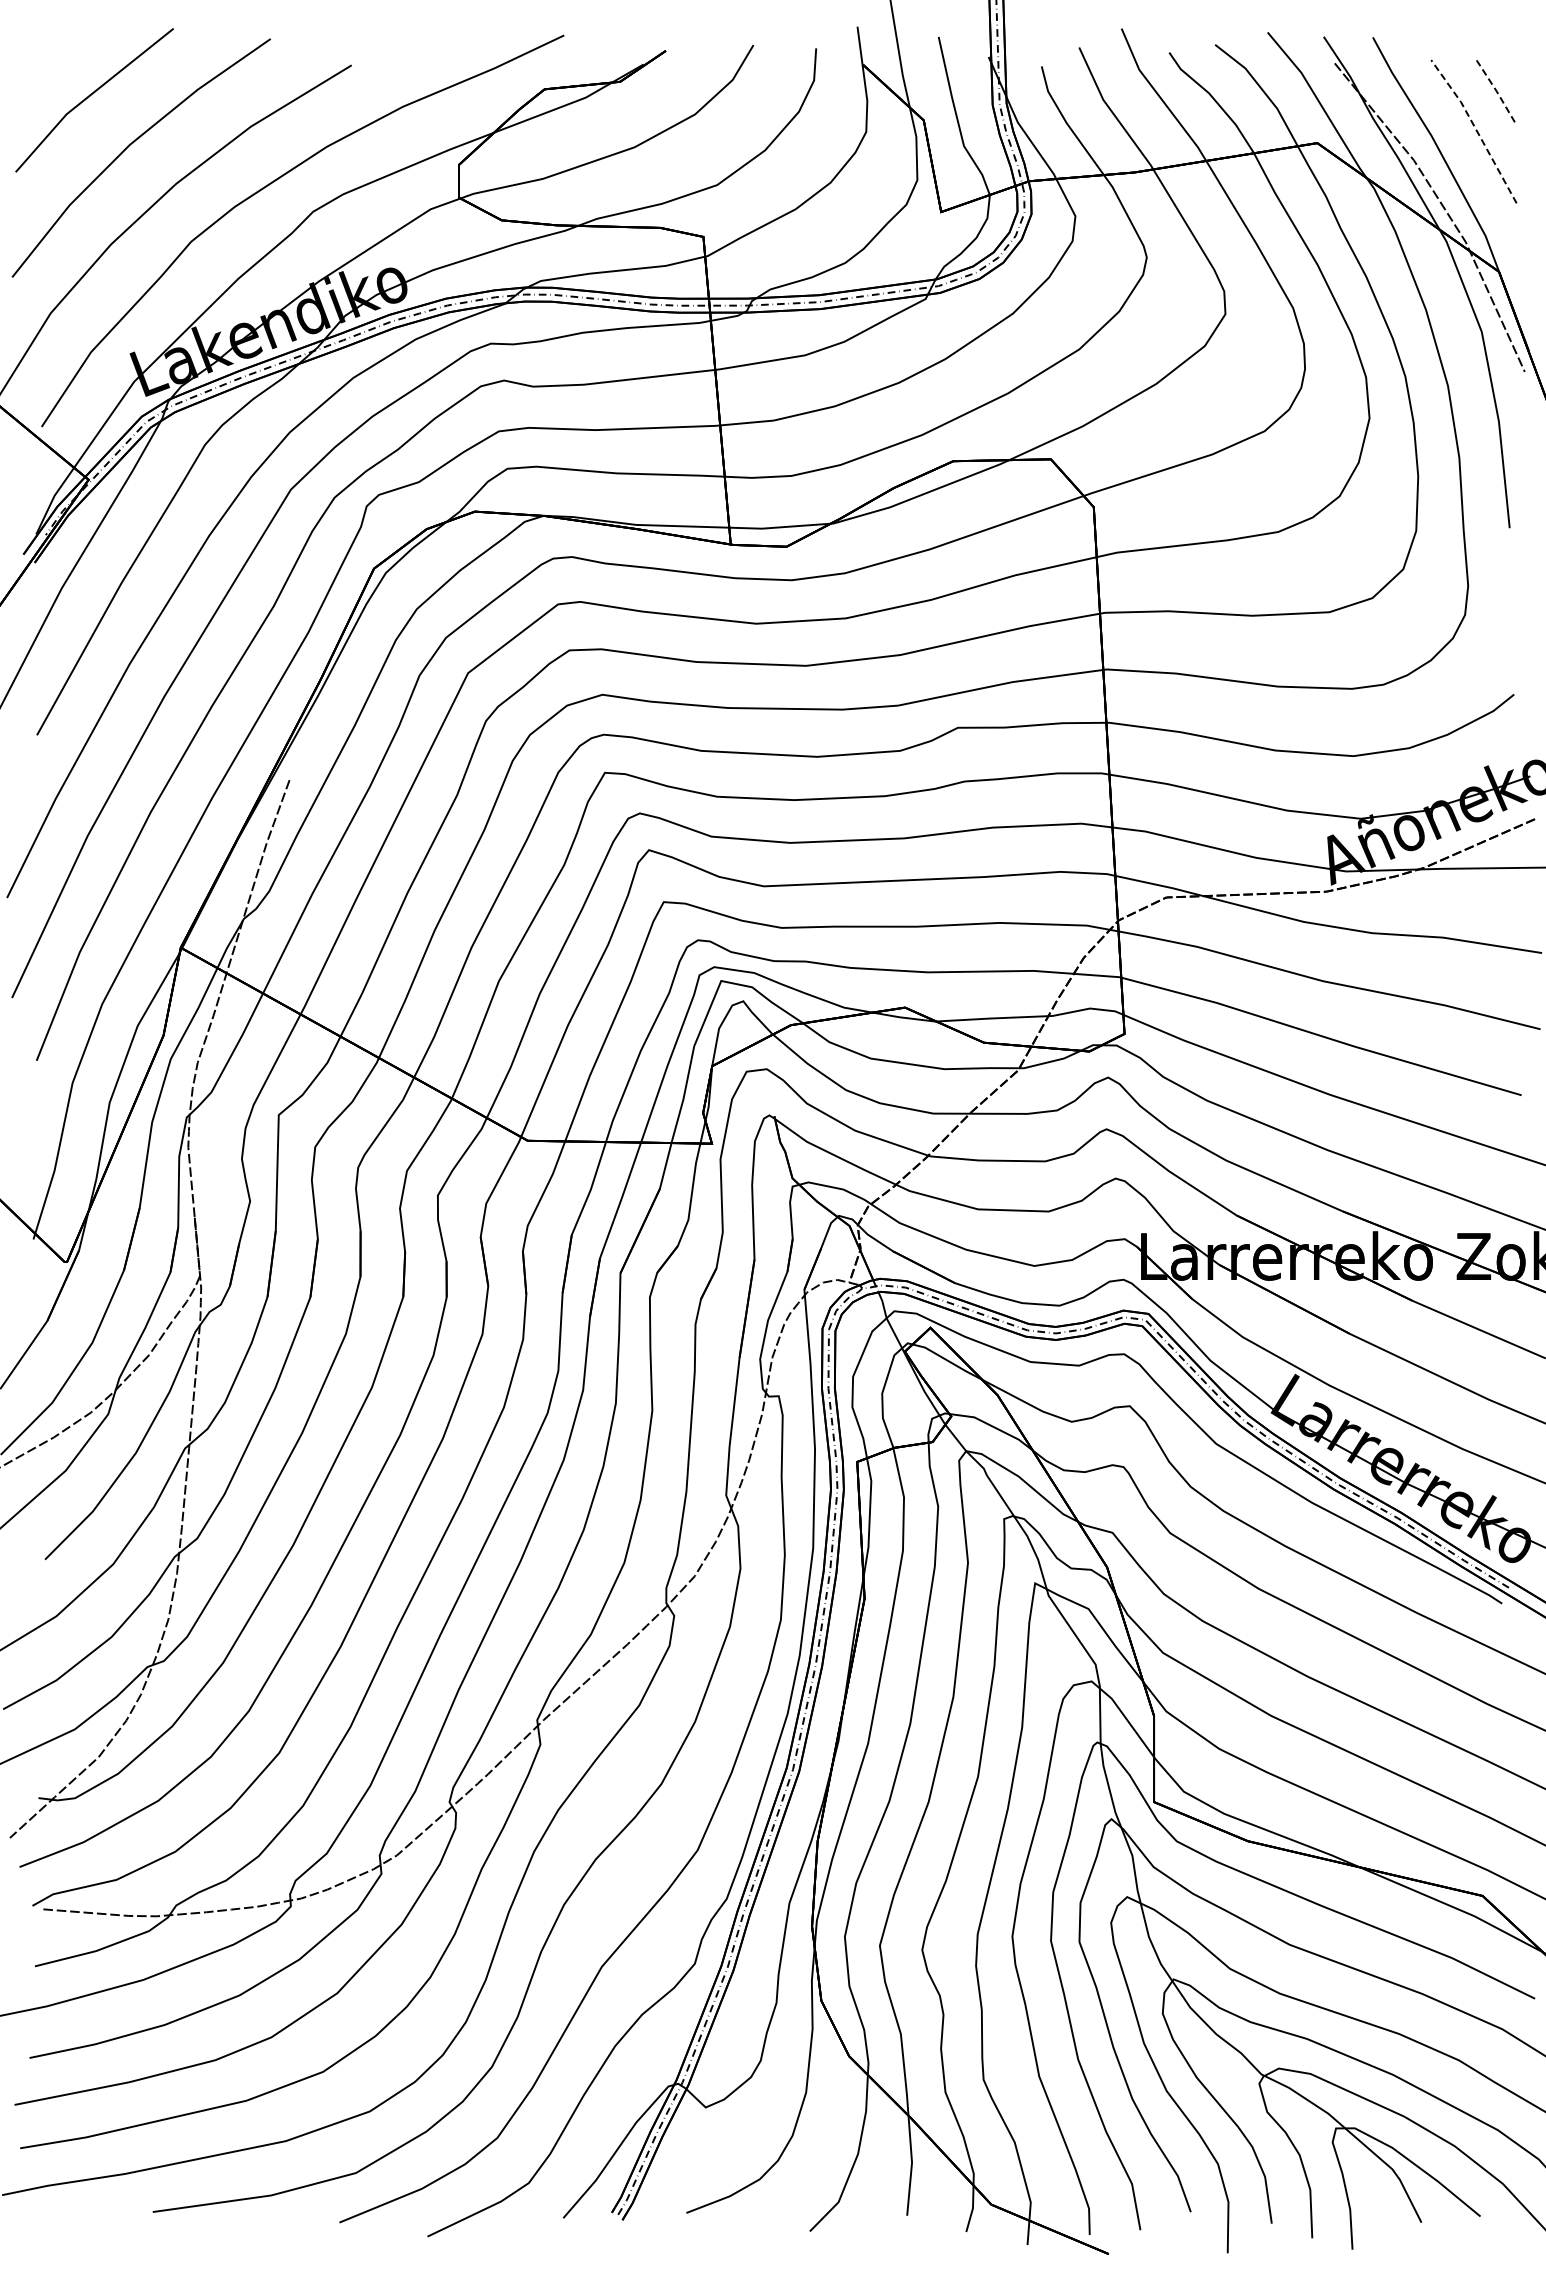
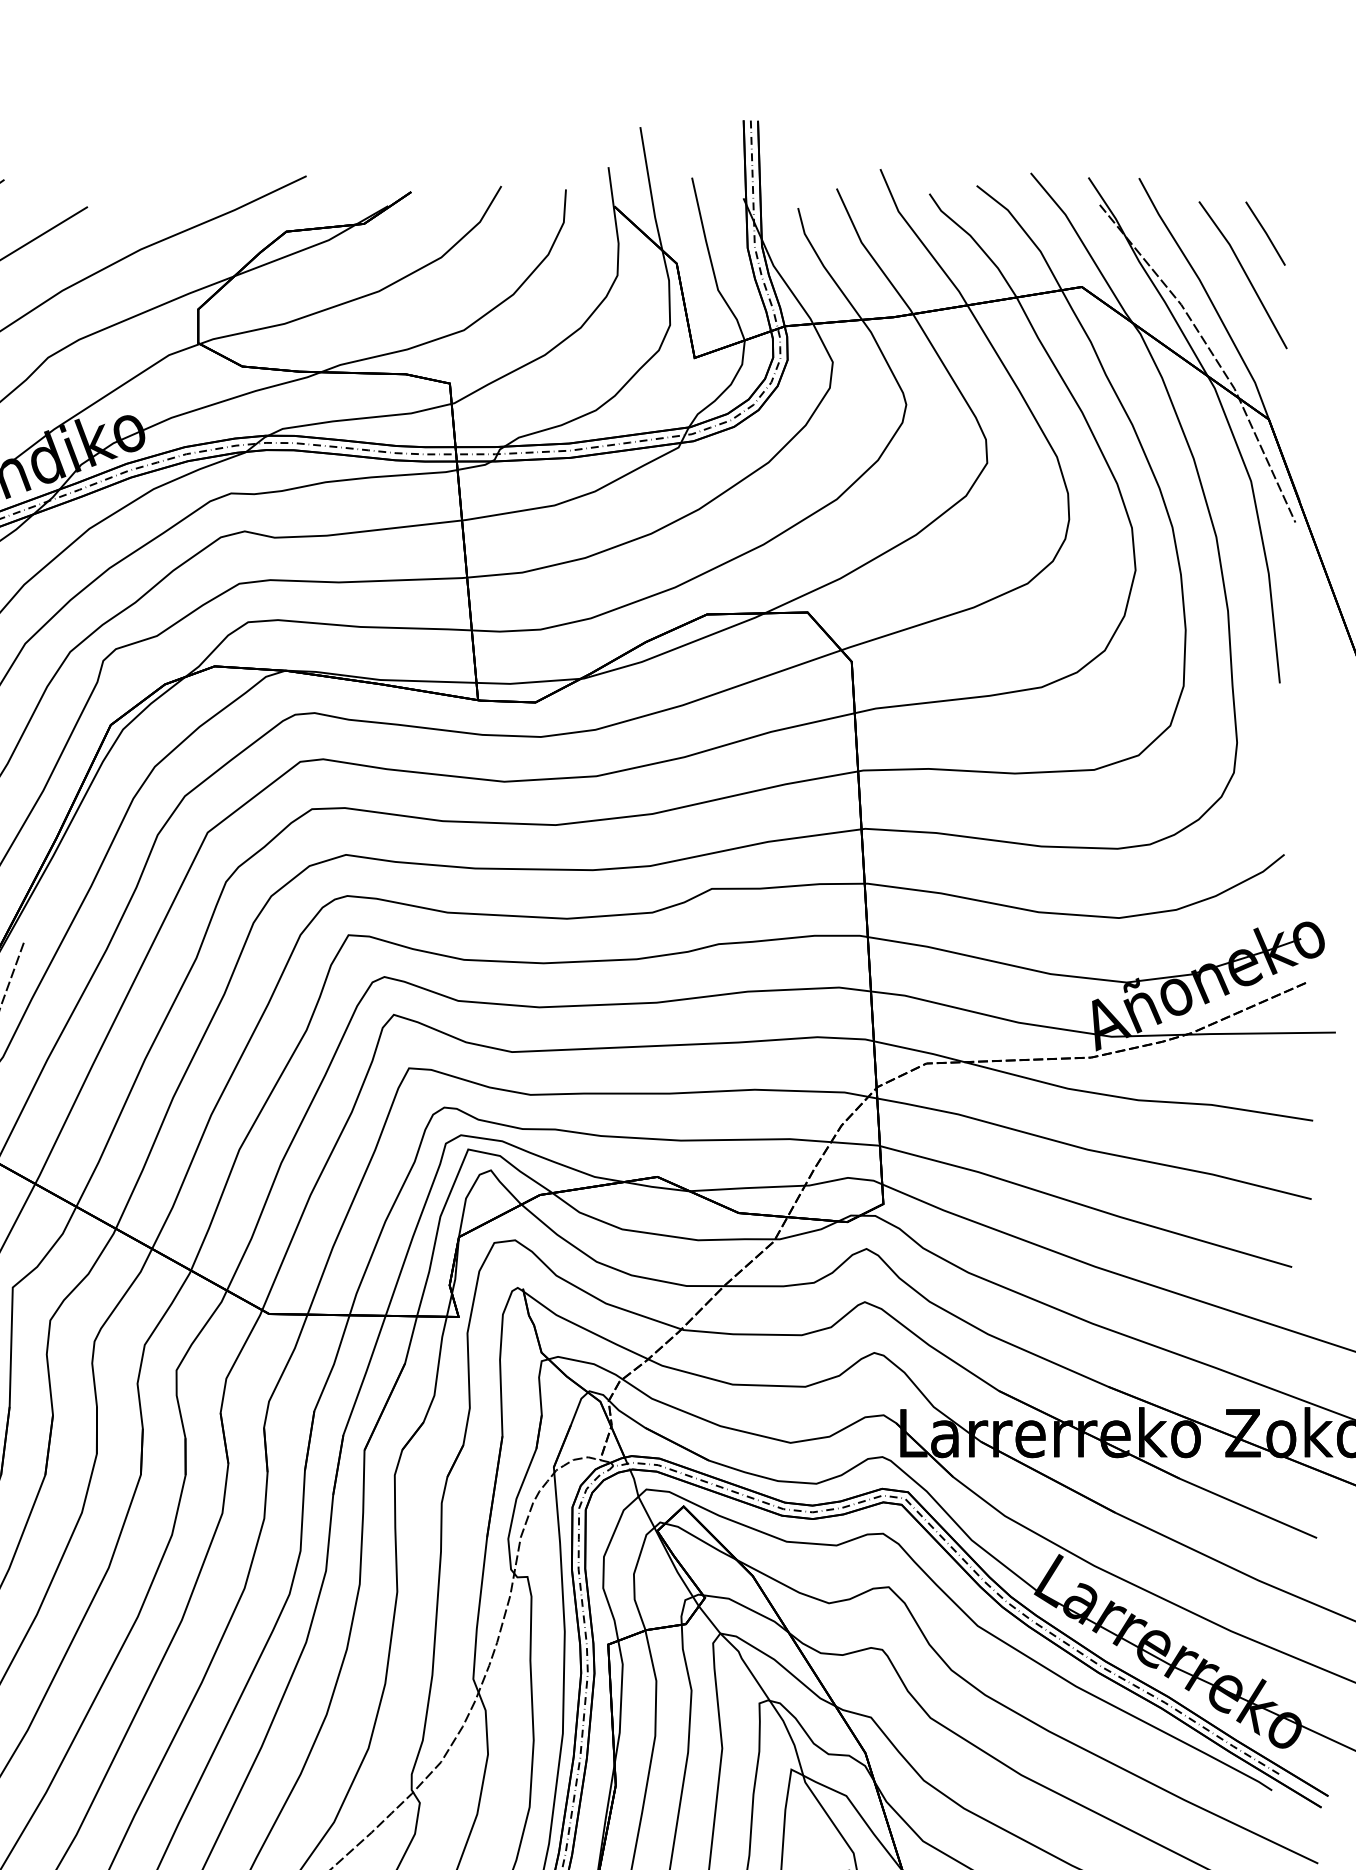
line: (1496, 91) -> (1266, 233), dashed -> solid
line: (1475, 129) -> (1244, 272), dashed -> solid

